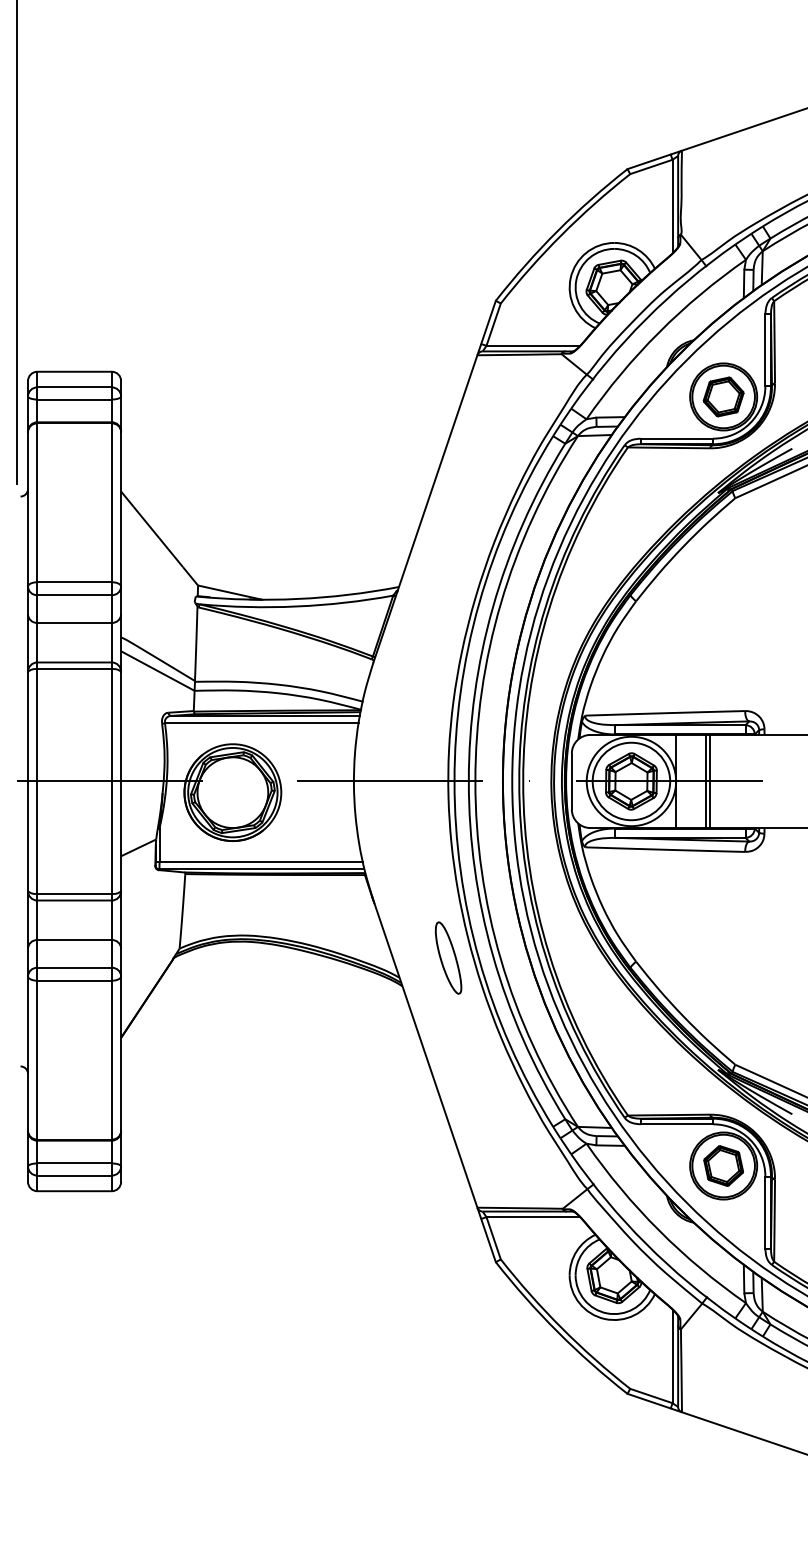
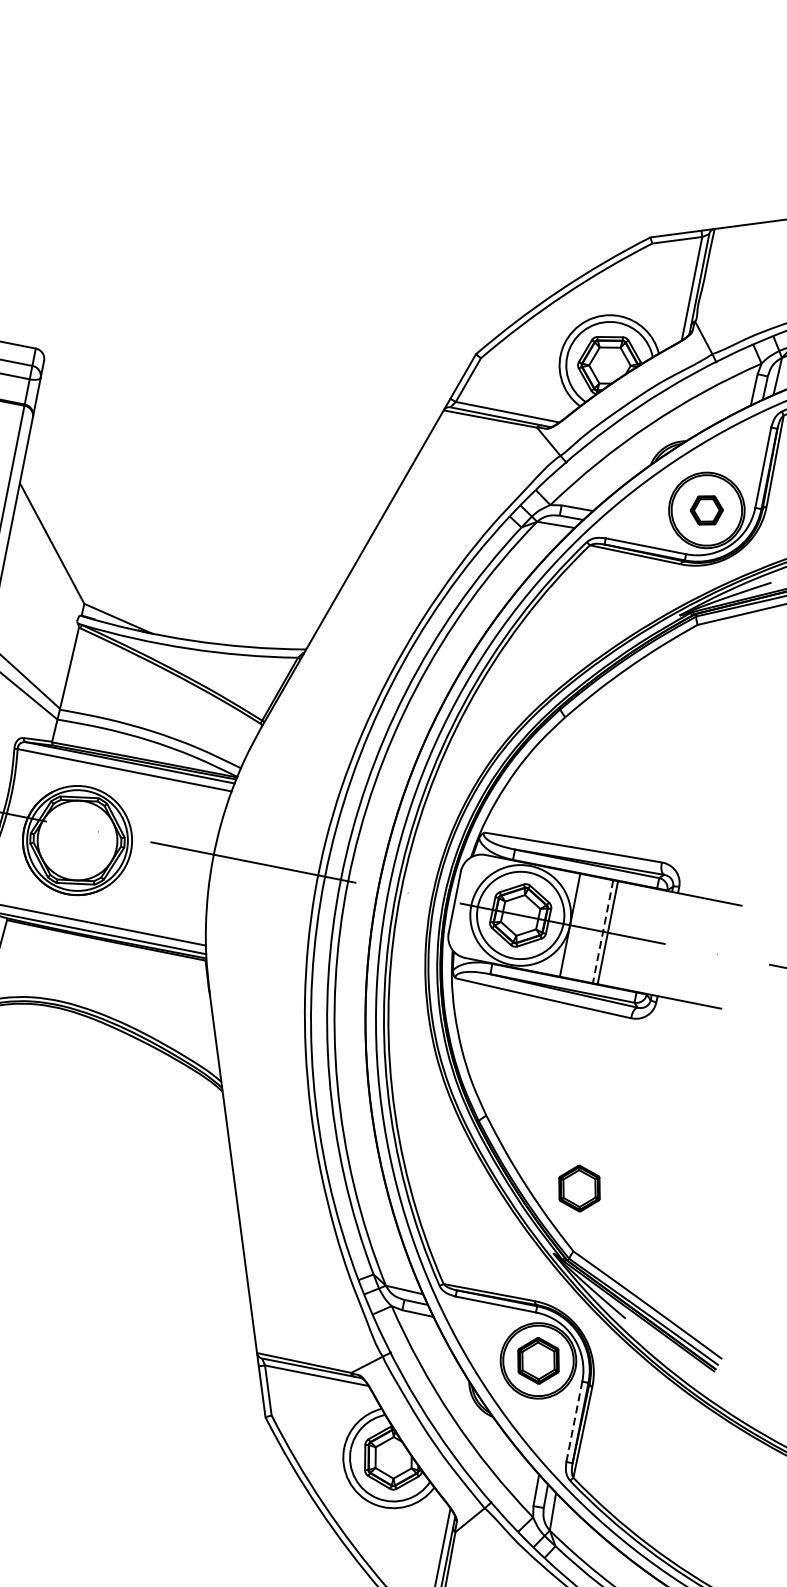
part: (723, 396) -> (706, 509), size x0.7
line: (705, 781) -> (602, 931), solid -> dashed
part: (448, 957) -> (279, 1070), removed
part: (729, 1008) -> (579, 1187), added
line: (765, 1212) -> (574, 1421), solid -> dashed

